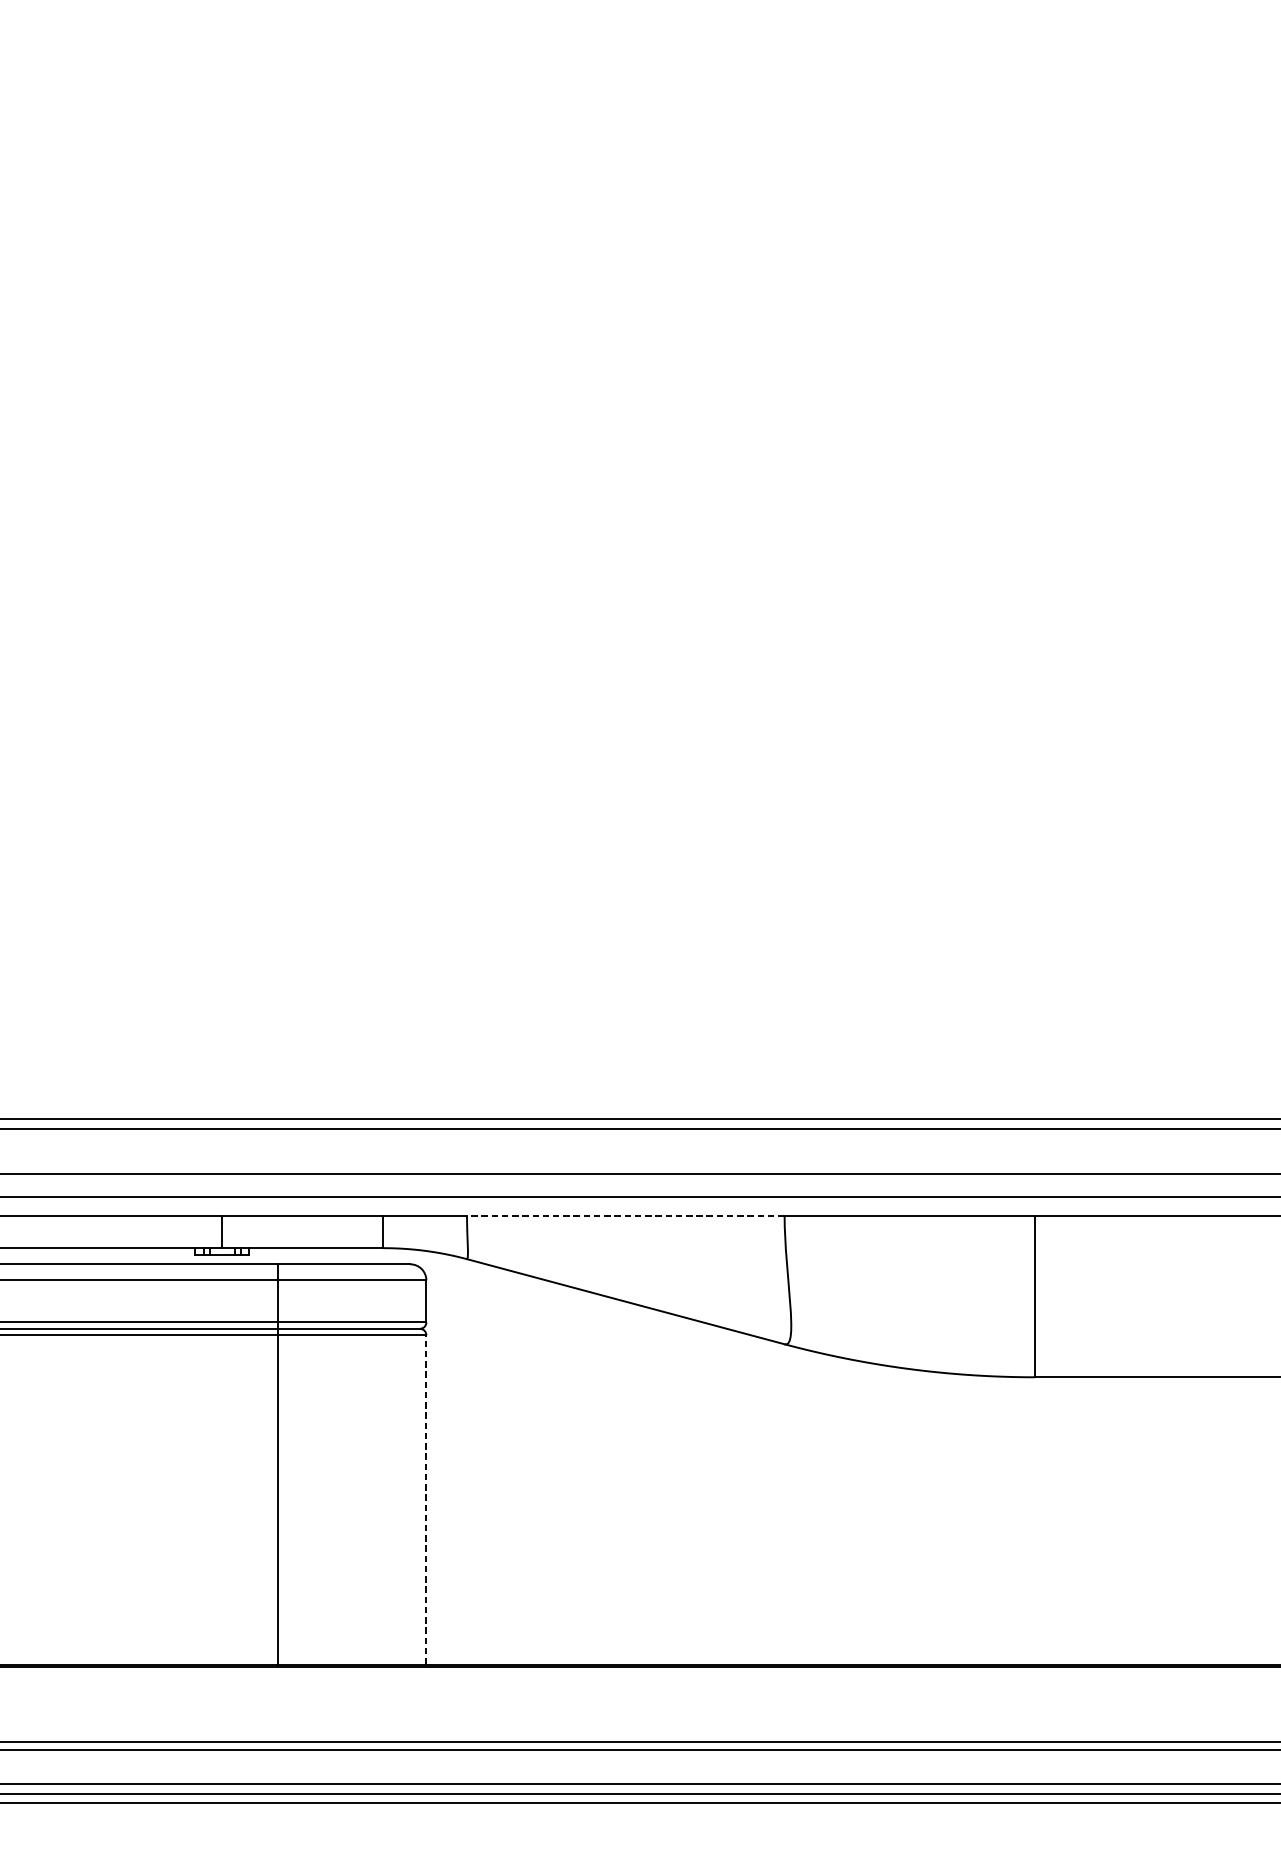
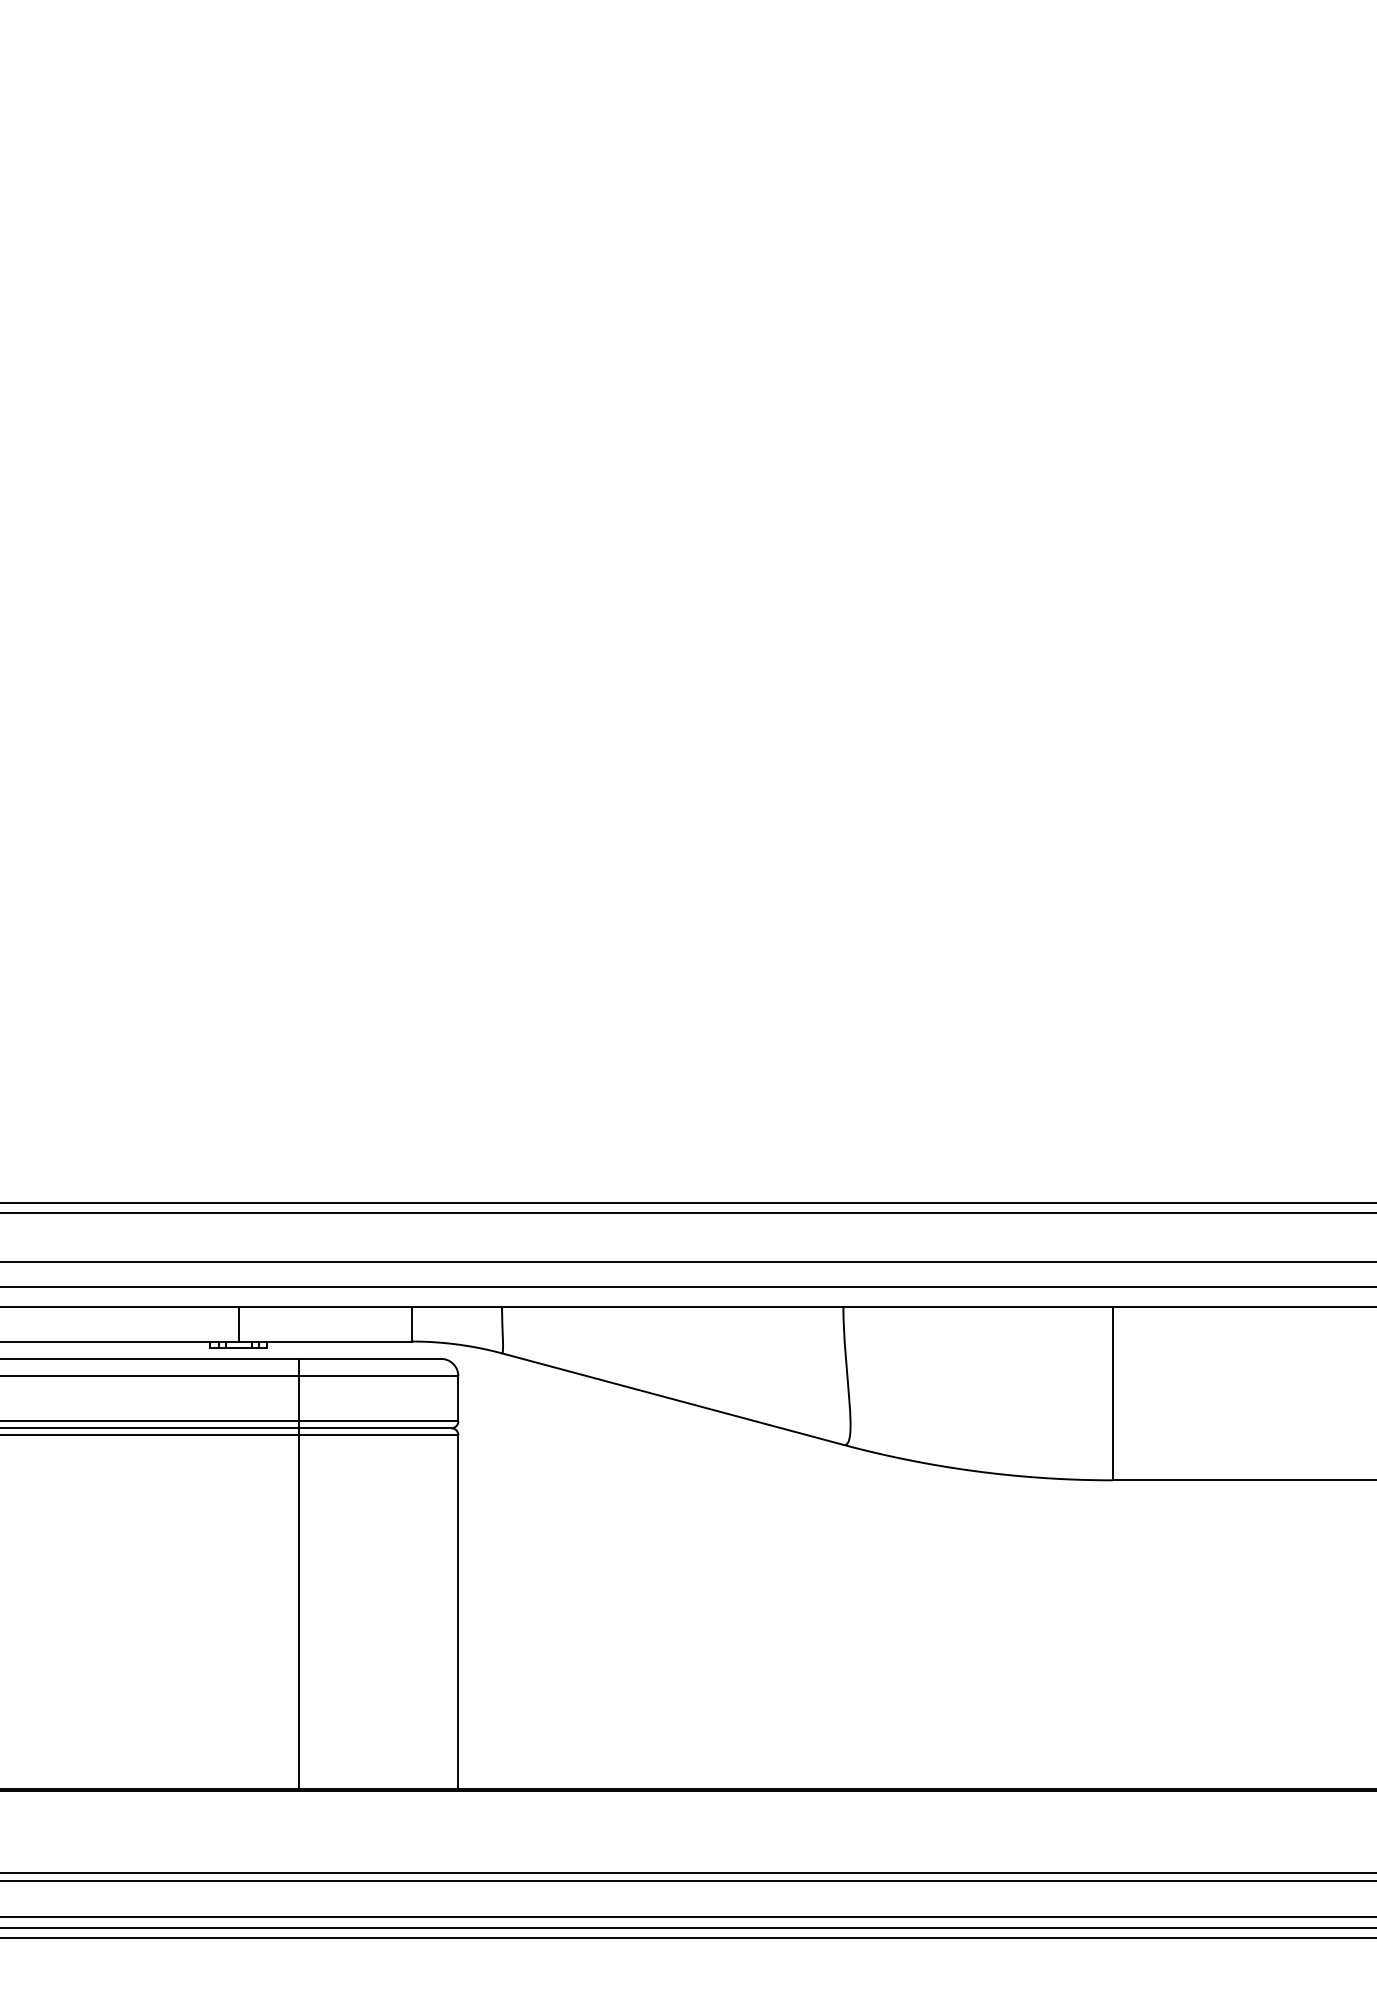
line: (625, 1215) -> (672, 1306), dashed -> solid
line: (426, 1500) -> (458, 1612), dashed -> solid

